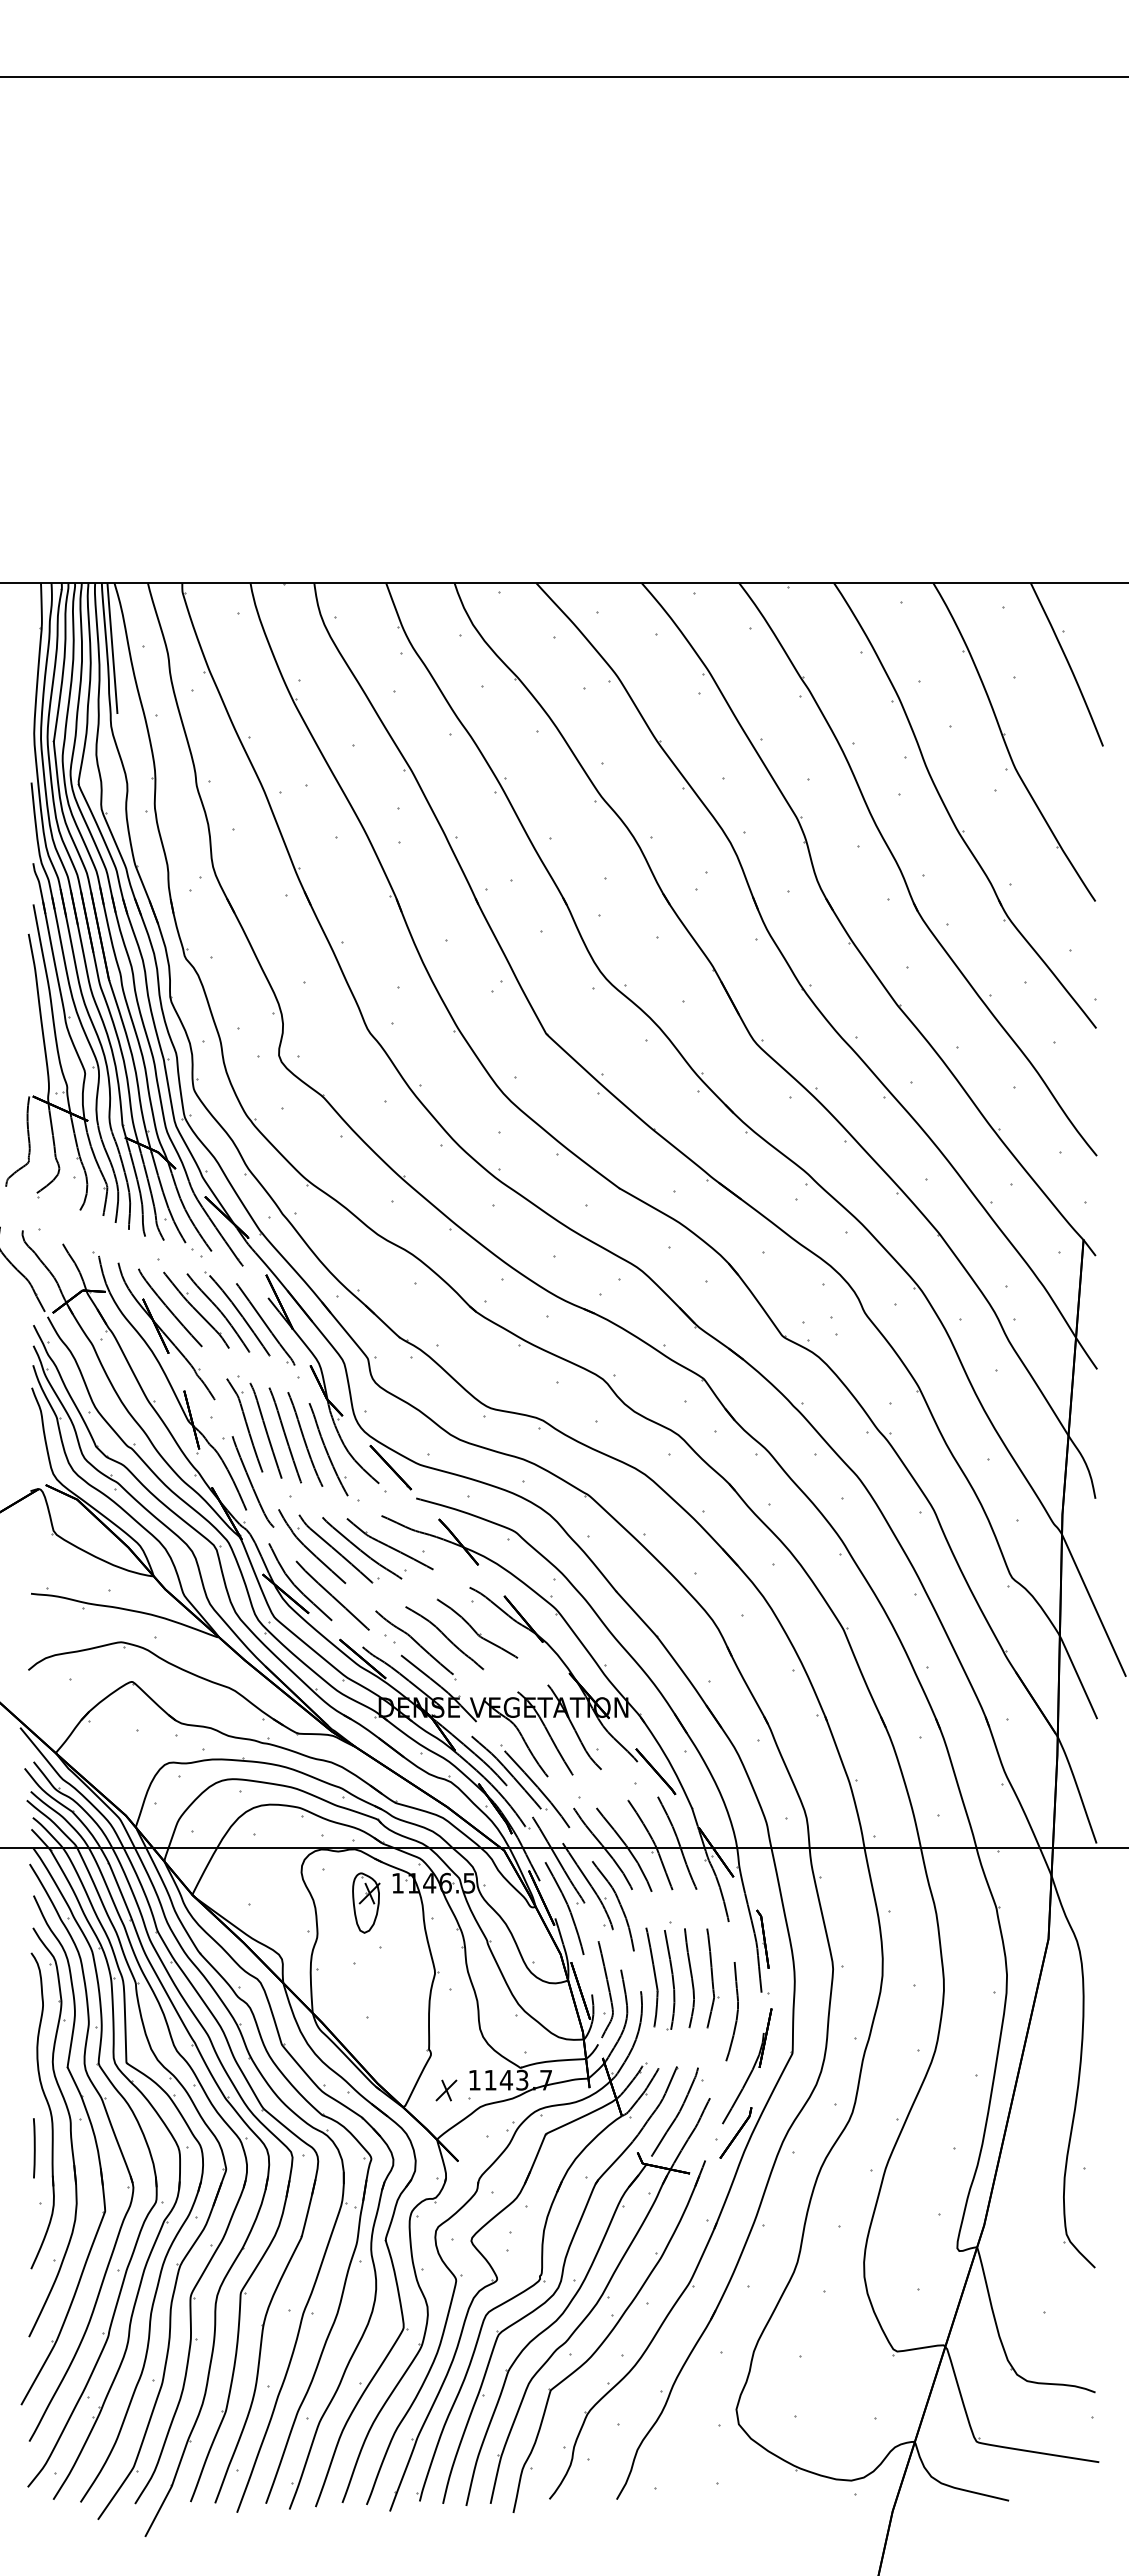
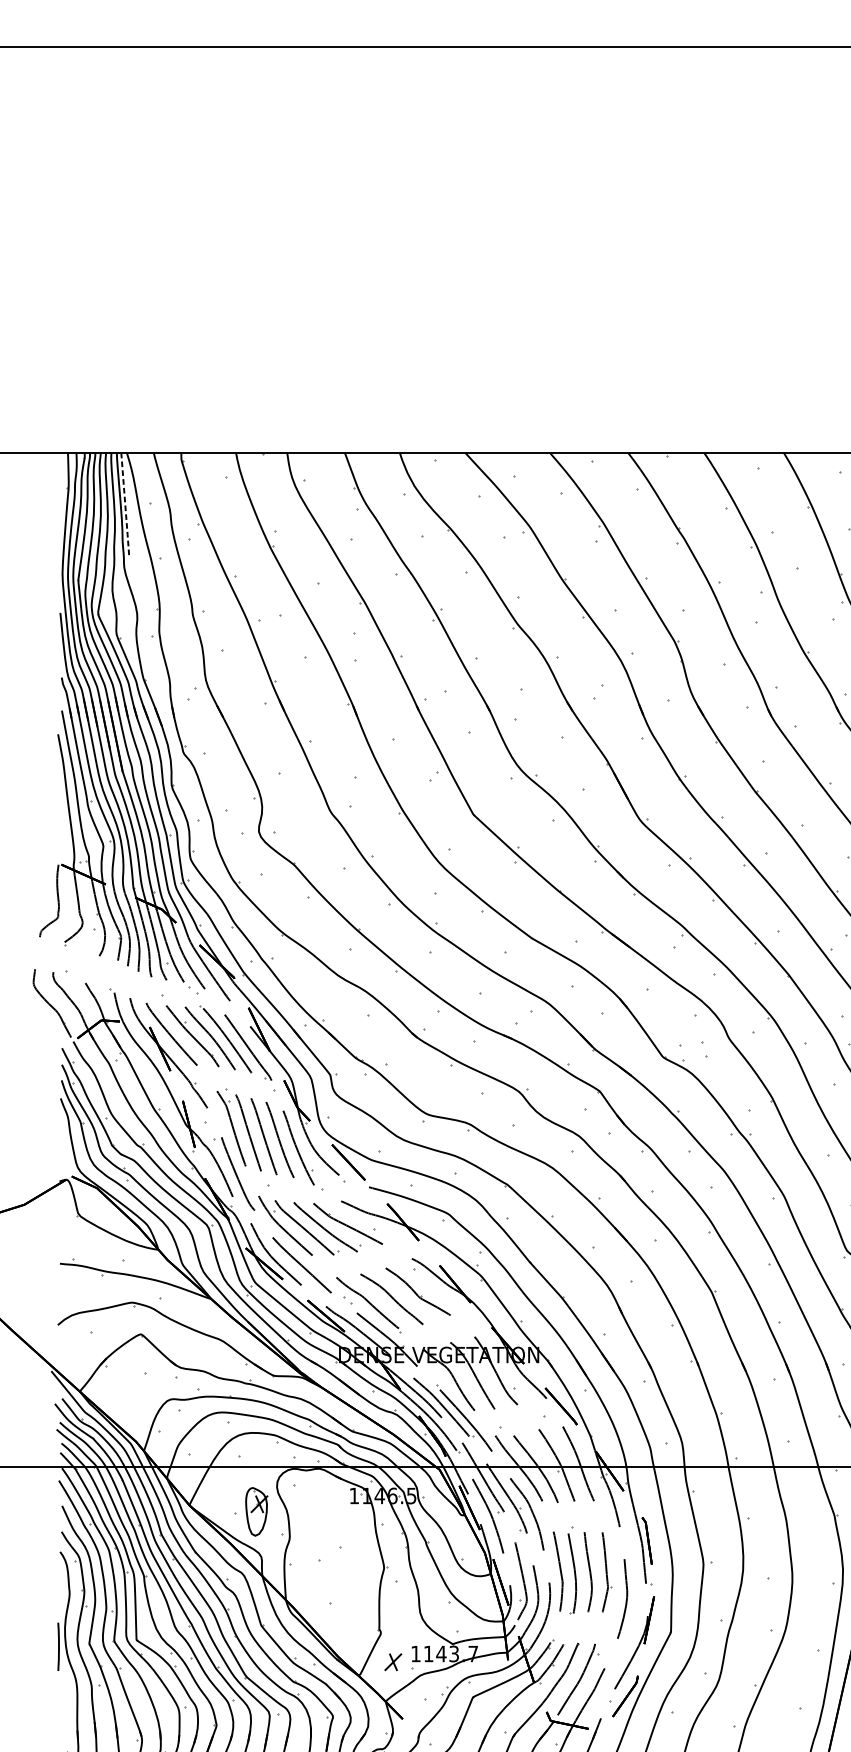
line: (112, 649) -> (125, 506), solid -> dashed
part: (366, 1902) -> (256, 1511), moved
line: (34, 2148) -> (58, 1647), moved

